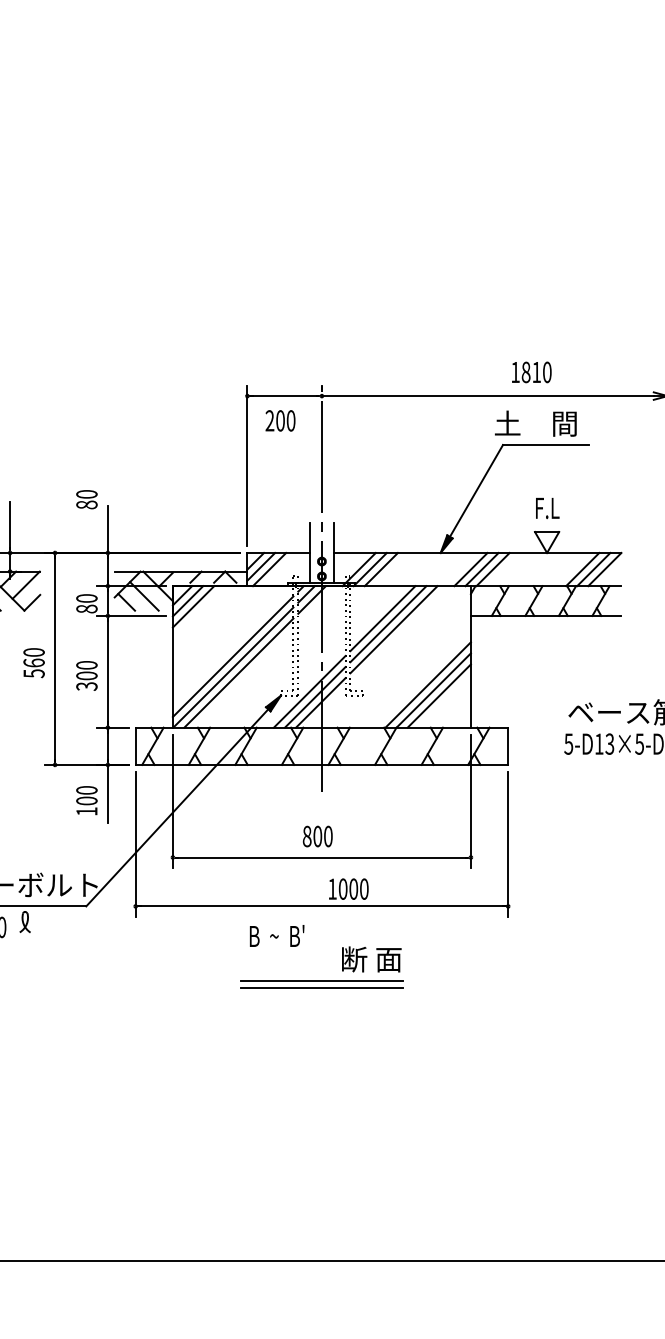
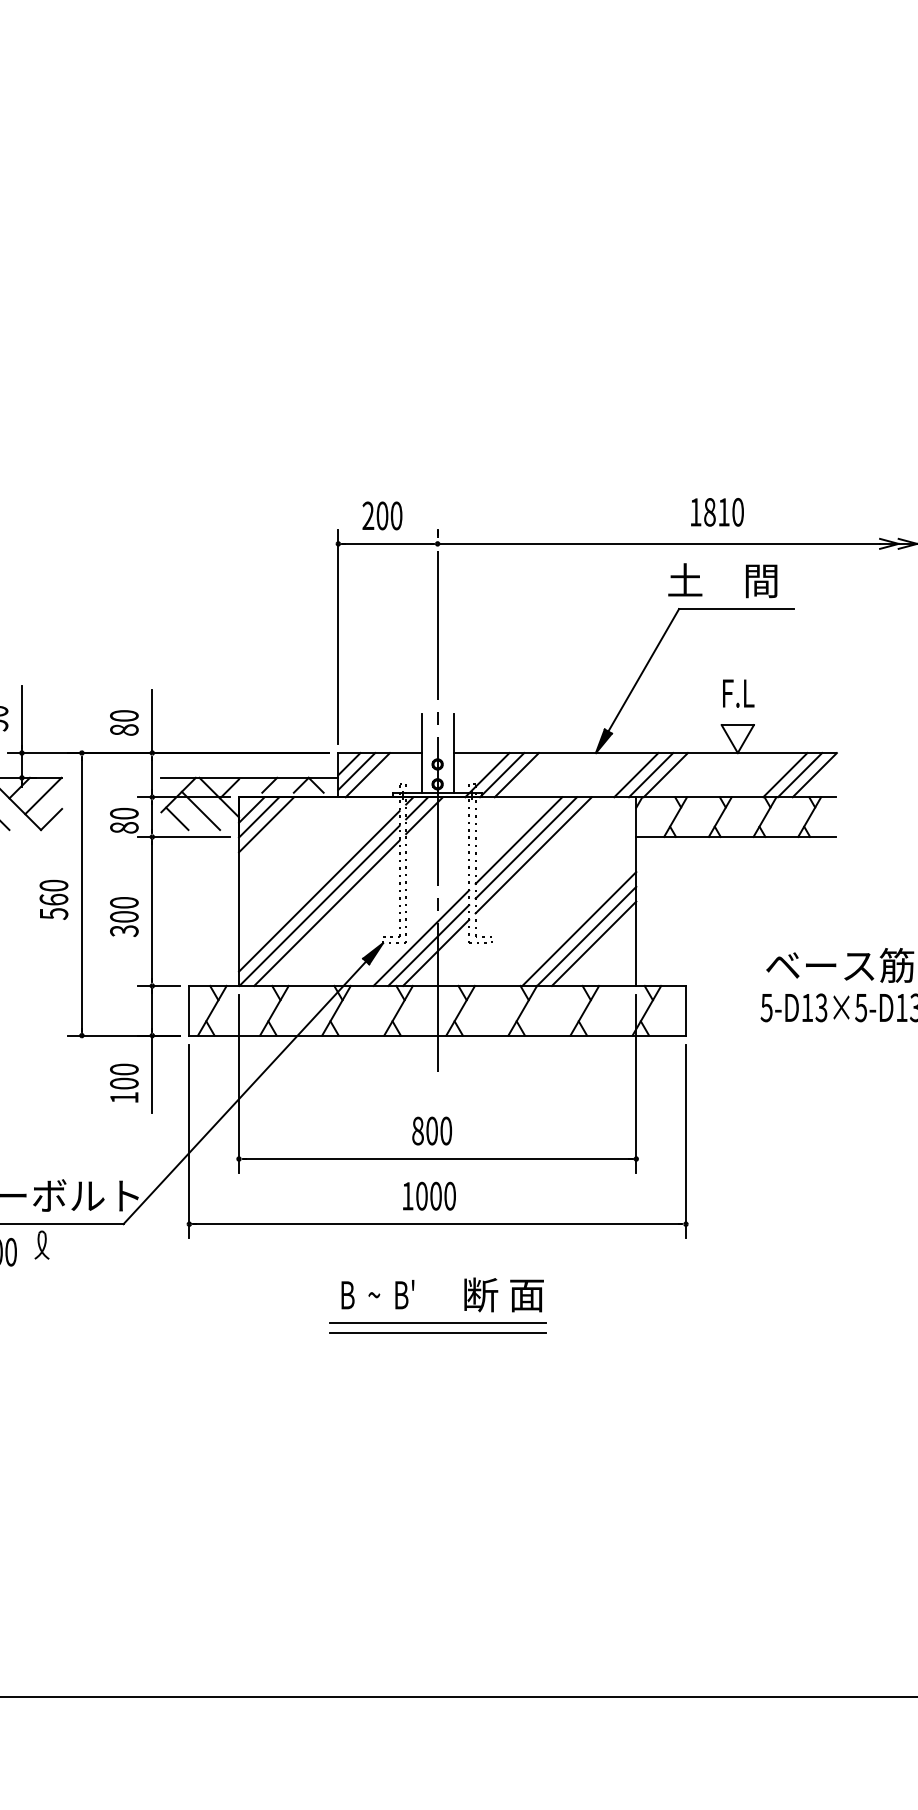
text: (280, 420) -> (382, 515), moved
text: (87, 499) -> (124, 722), moved
text: (348, 888) -> (429, 1195), moved
text: (276, 935) -> (377, 1294), moved

